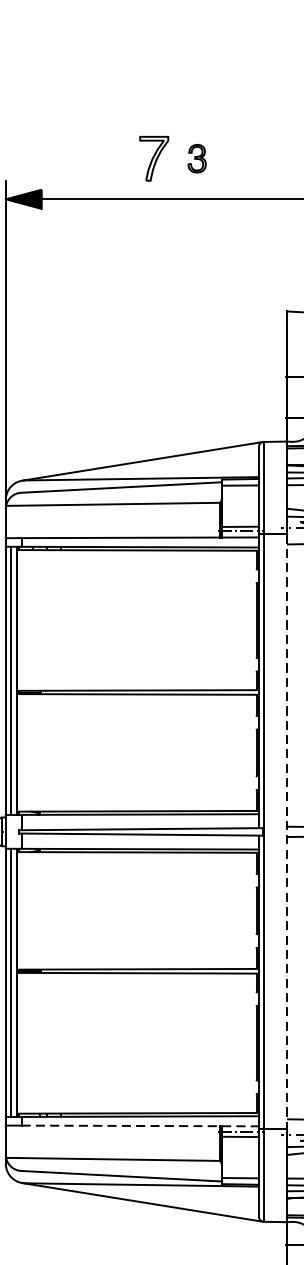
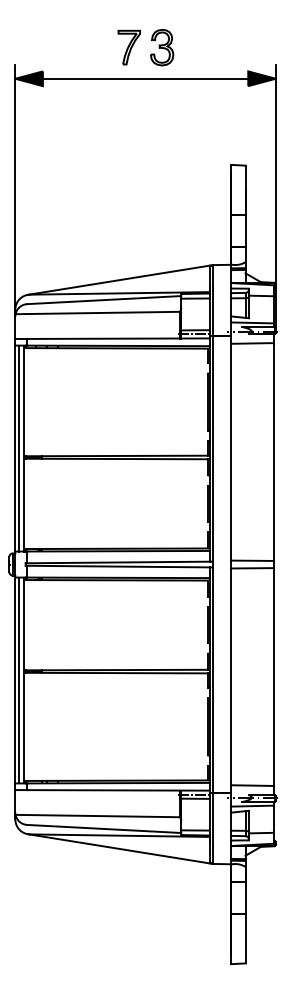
part: (197, 158) -> (162, 47), size x1.67
line: (287, 833) -> (231, 565), dashed -> solid
line: (141, 1126) -> (119, 790), dashed -> solid

